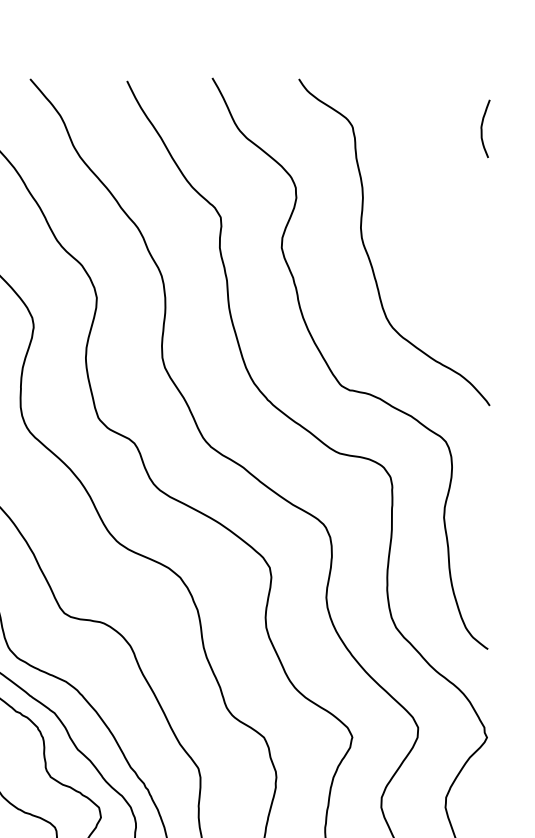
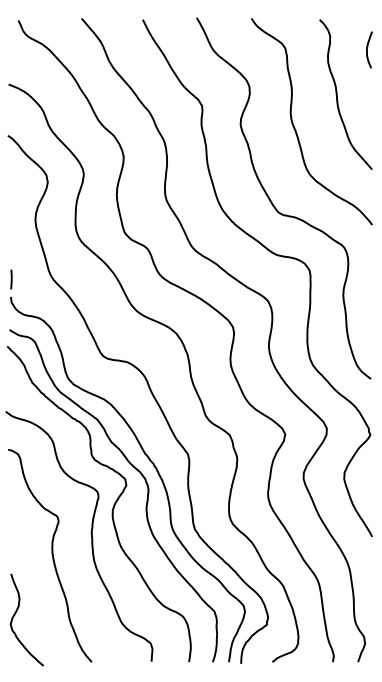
curve: (434, 199) -> (337, 94), added

